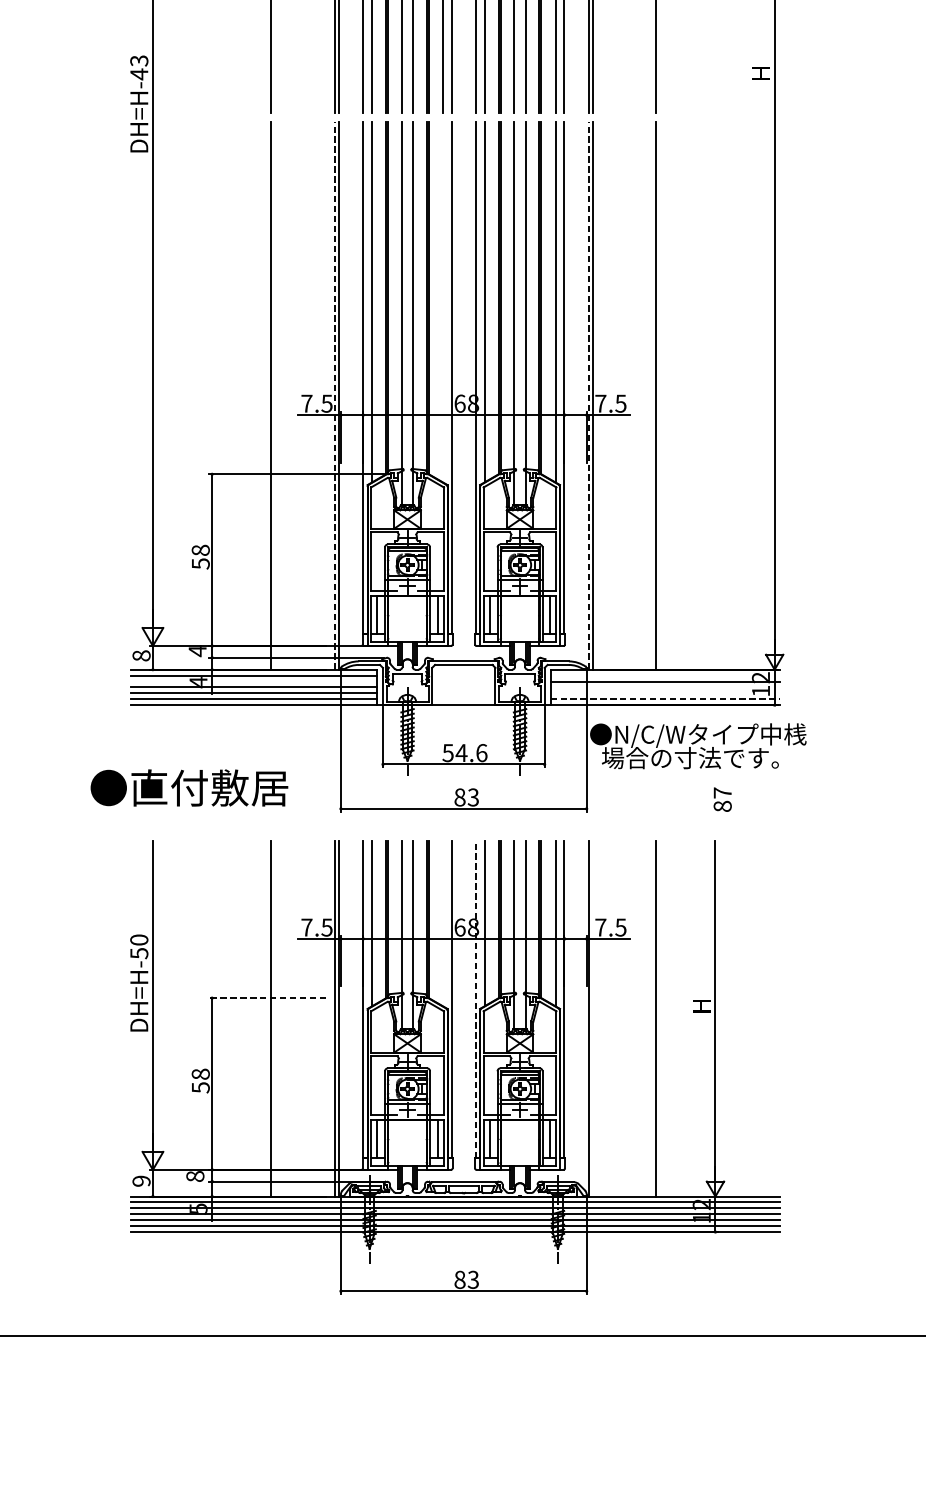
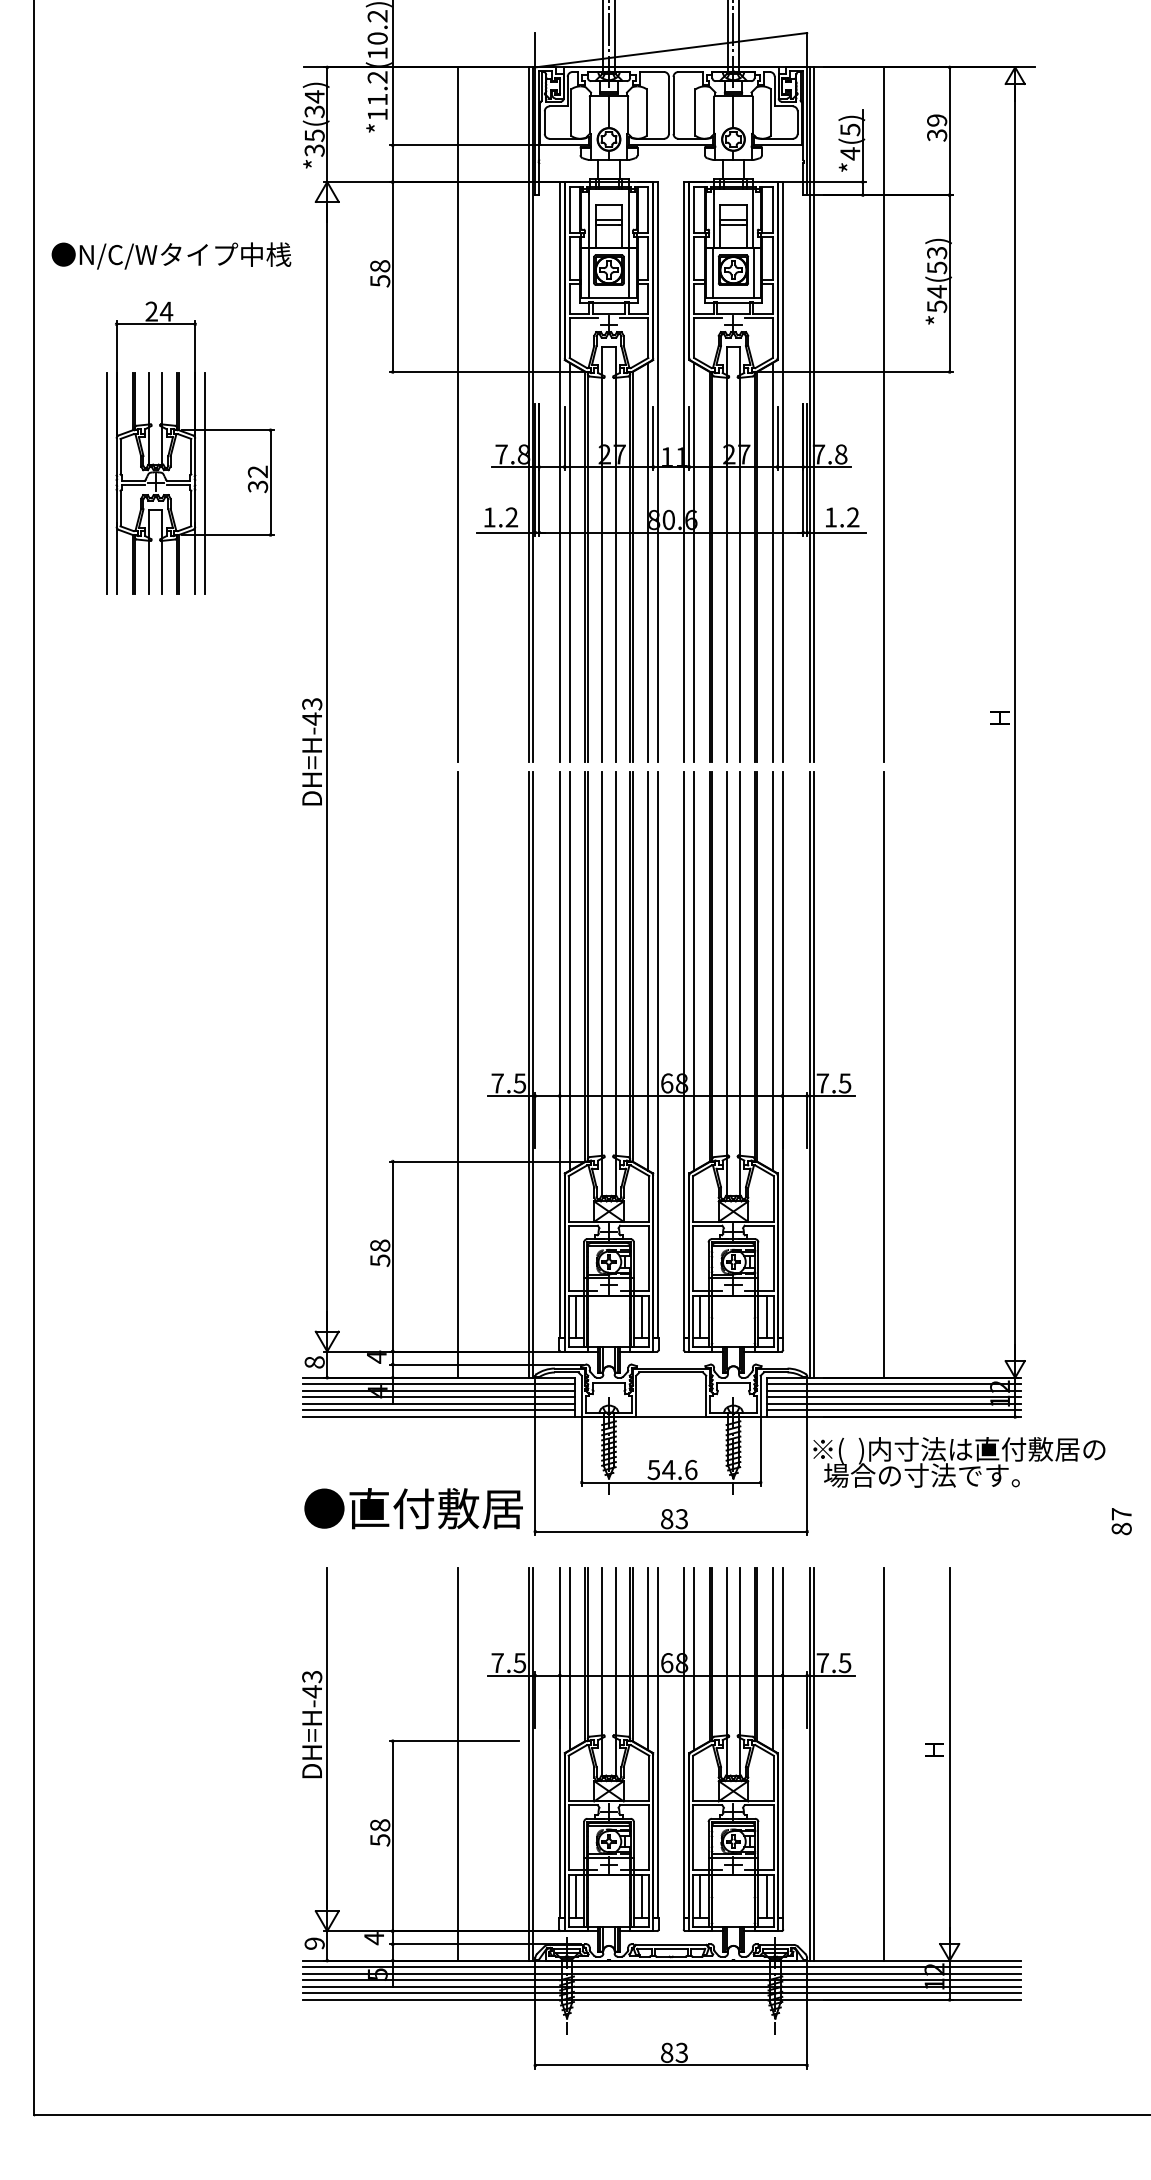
line: (443, 301) -> (648, 970), added
line: (334, 395) -> (528, 1074), dashed -> solid
line: (588, 395) -> (809, 1074), dashed -> solid
line: (665, 675) -> (894, 1384), added
line: (254, 681) -> (439, 1390), added
line: (665, 687) -> (894, 1397), added
line: (665, 692) -> (894, 1403), added
line: (665, 699) -> (894, 1410), dashed -> solid
text: (723, 735) -> (958, 1450), ●N/C/Wタイプ中桟 -> ※(  )内寸法は直付敷居の
text: (189, 787) -> (413, 1508), moved
text: (722, 799) -> (1121, 1521), moved
line: (443, 923) -> (648, 1658), added
text: (139, 946) -> (312, 1684), DH=H-50 -> DH=H-43
line: (267, 998) -> (454, 1741), dashed -> solid
line: (475, 999) -> (684, 1742), dashed -> solid
line: (592, 1018) -> (813, 1763), added
text: (195, 1176) -> (374, 1938), 8 -> 4

